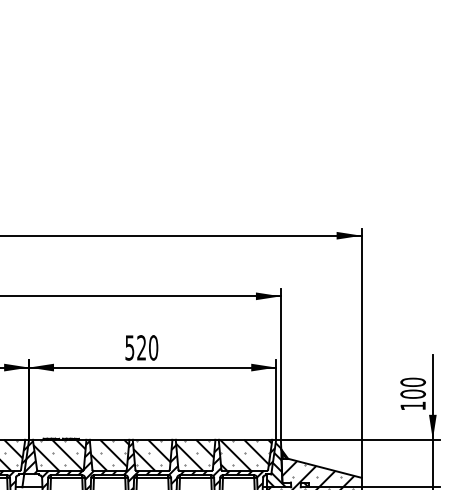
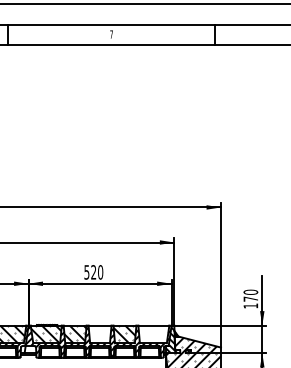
text: (412, 393) -> (250, 298), 100 -> 170
hatch: (153, 455) -> (100, 334), removed
hatch: (246, 455) -> (154, 334), removed

